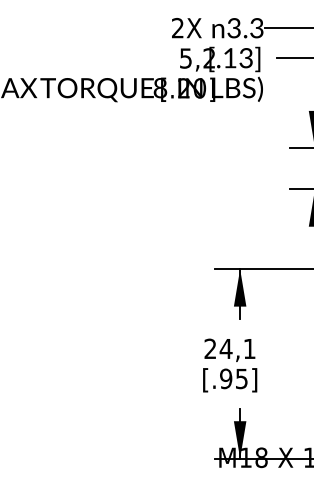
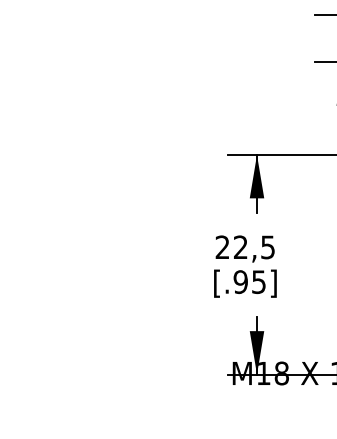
text: (237, 348) -> (253, 246), 24,1 -> 22,5

